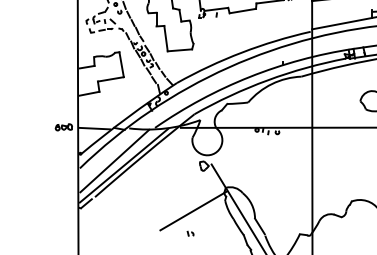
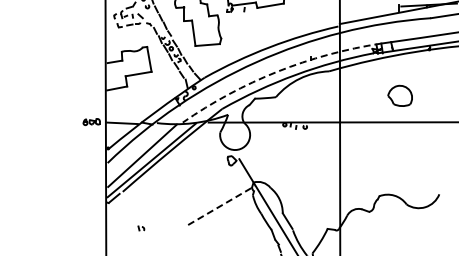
arc: (249, 76) -> (277, 71), solid -> dashed
line: (193, 210) -> (221, 205), solid -> dashed
part: (190, 233) -> (141, 228), moved

